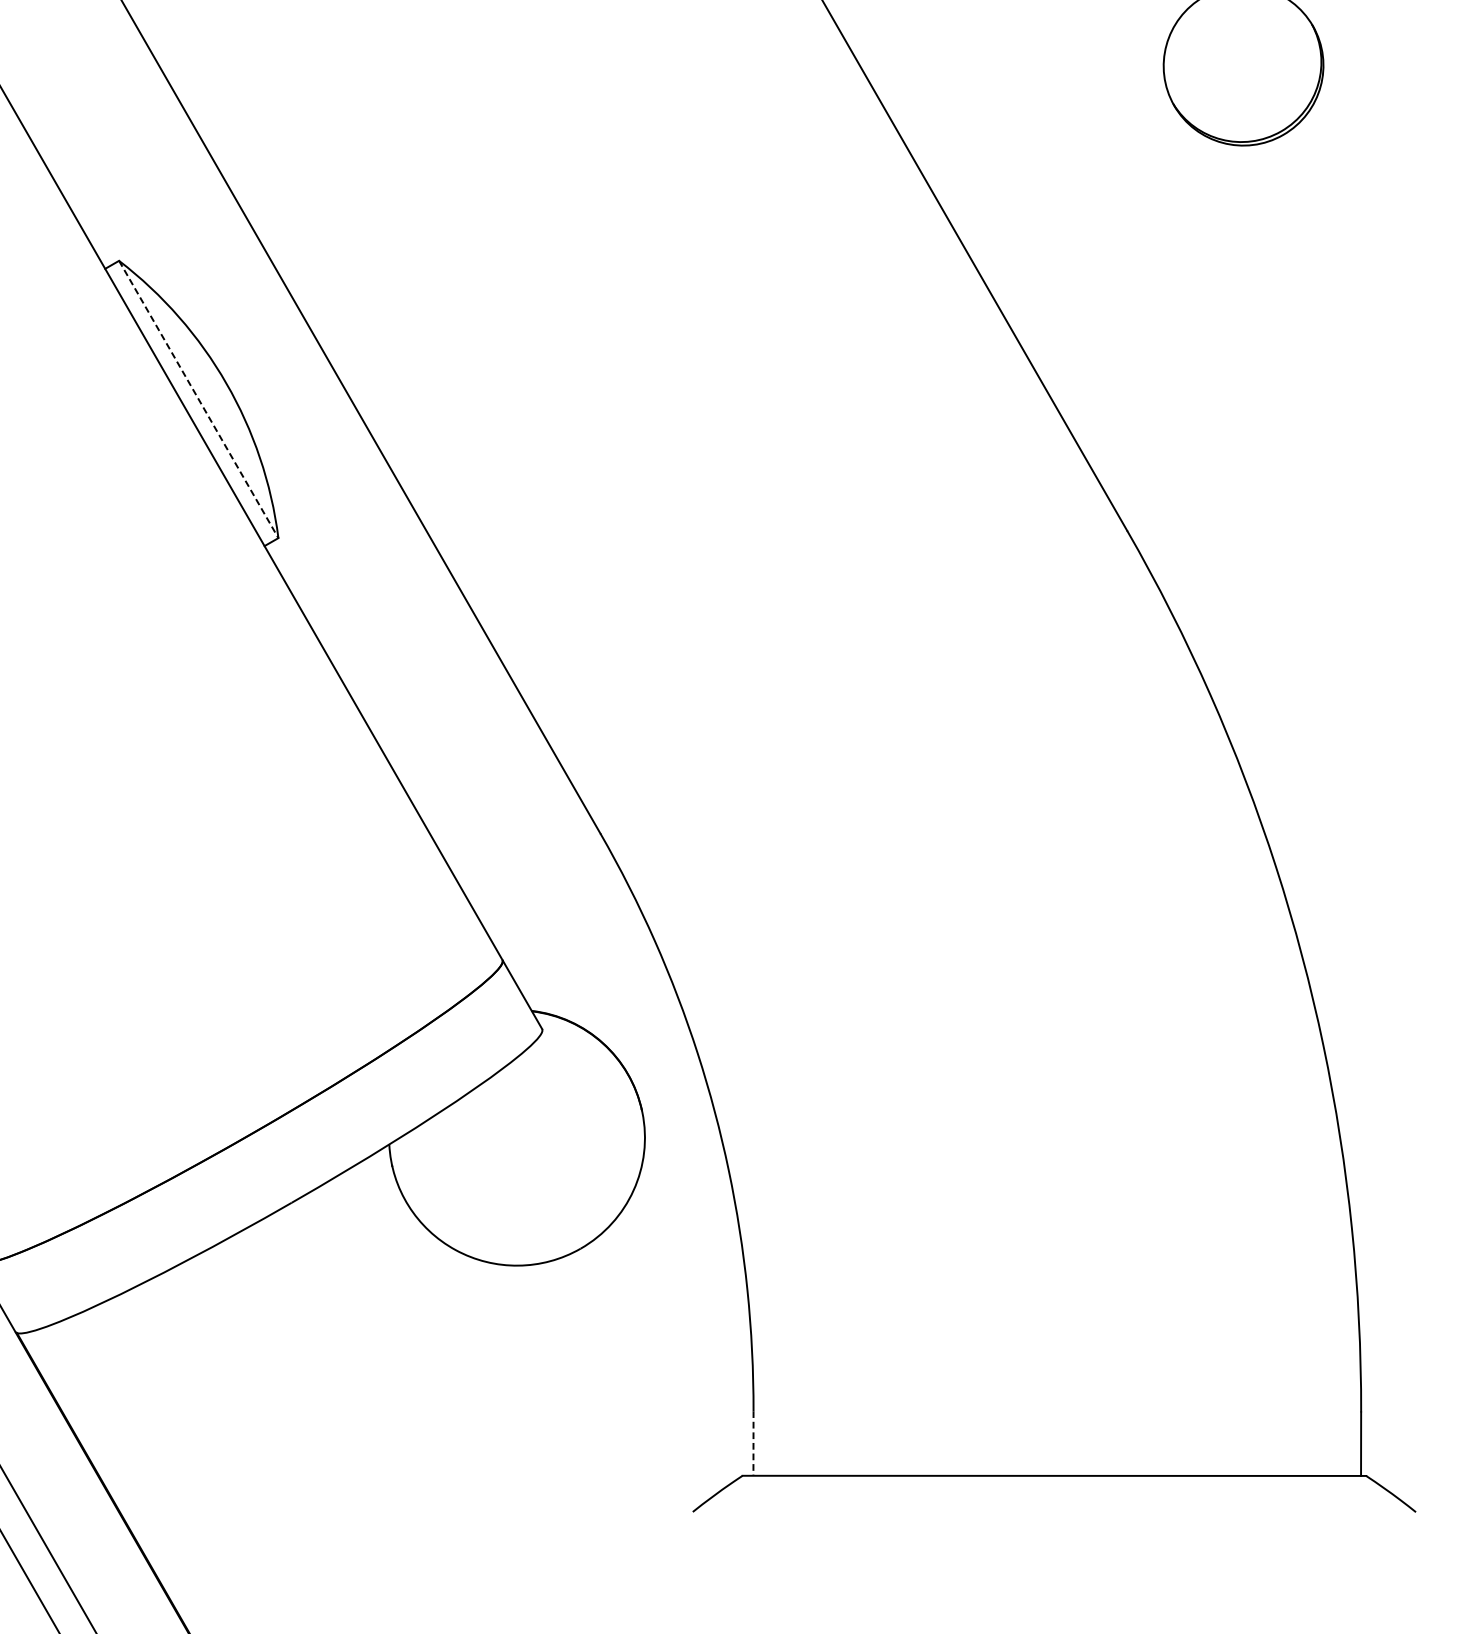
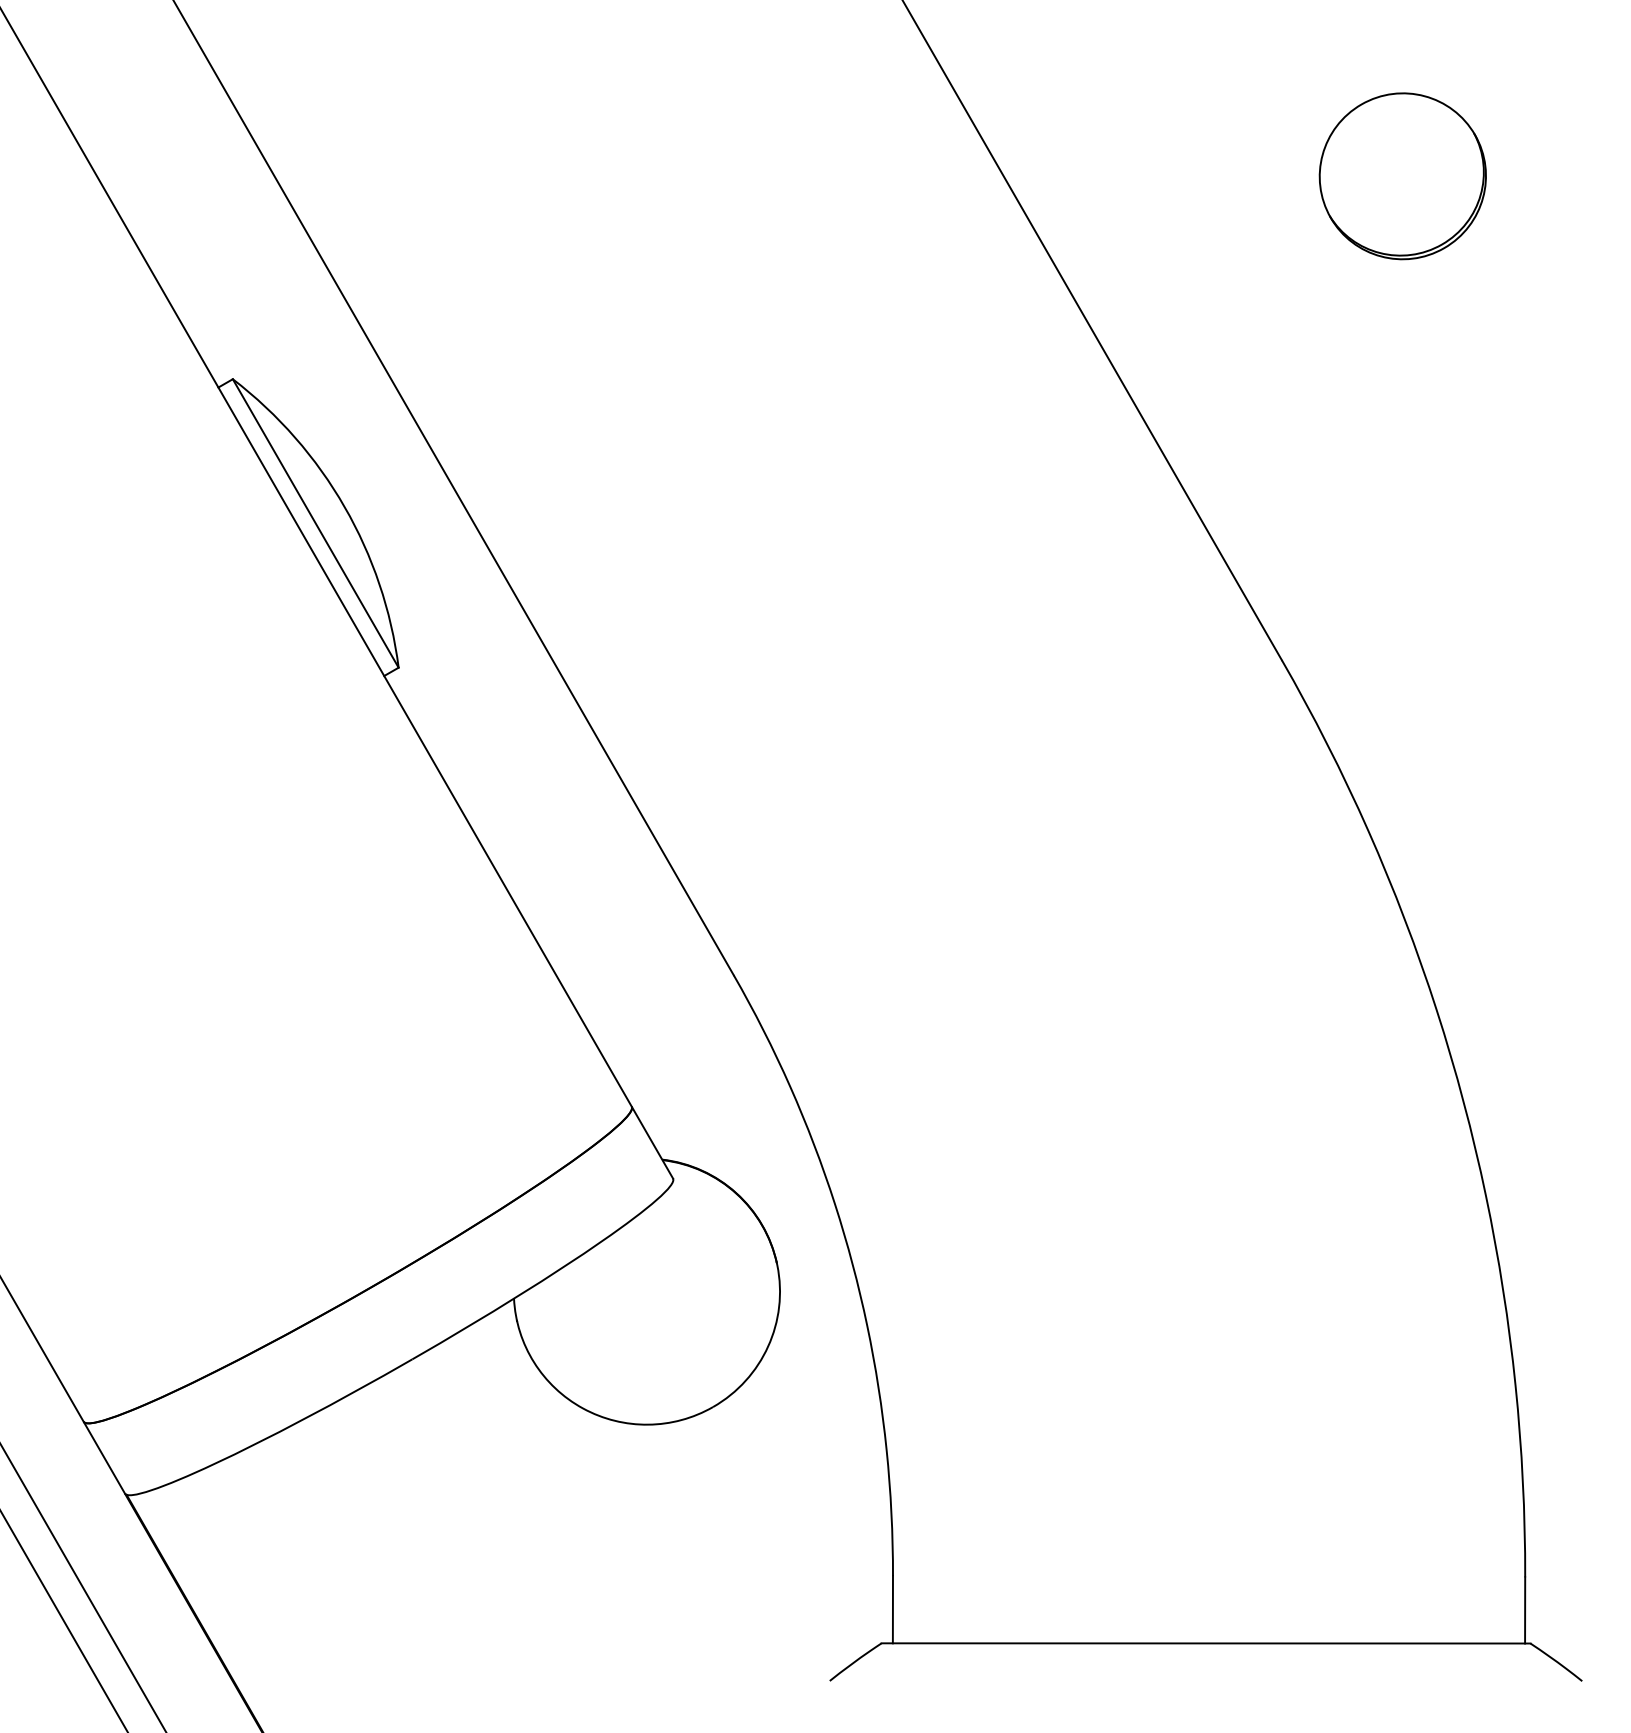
line: (199, 399) -> (316, 523), dashed -> solid
line: (753, 1443) -> (892, 1609), dashed -> solid

